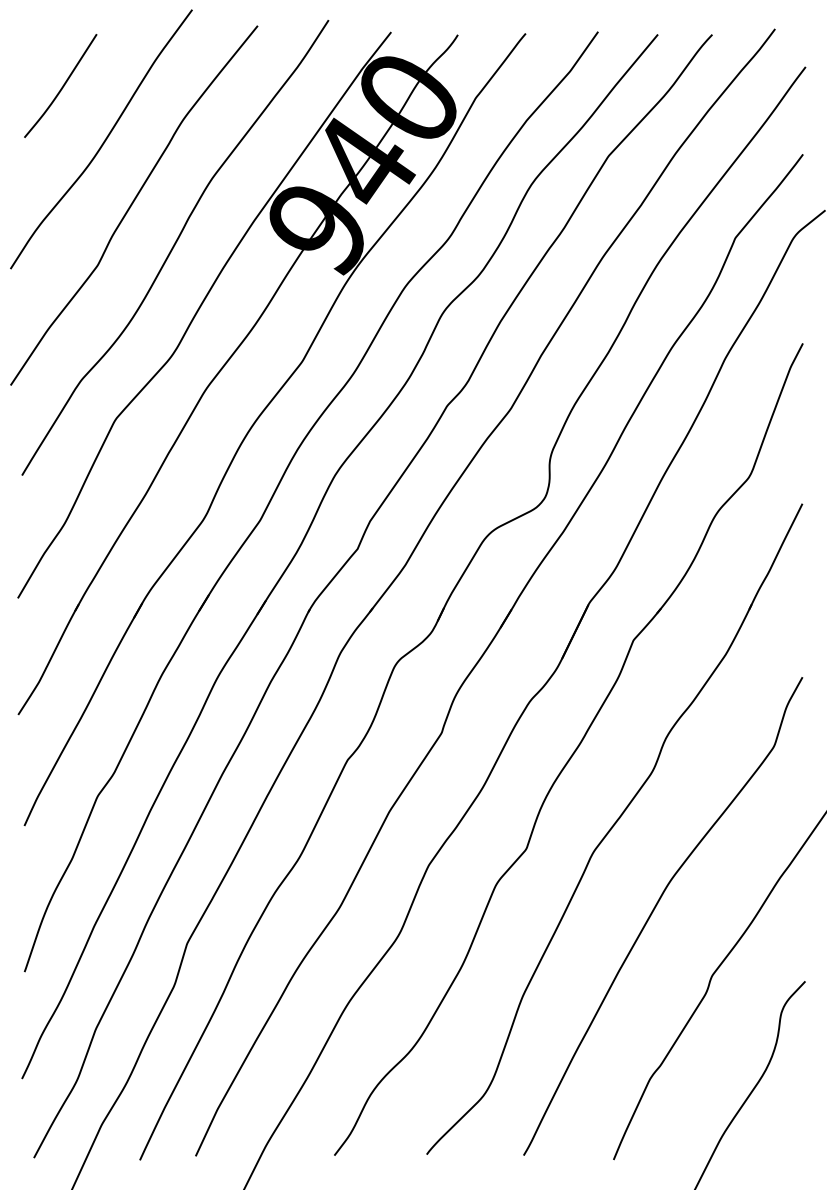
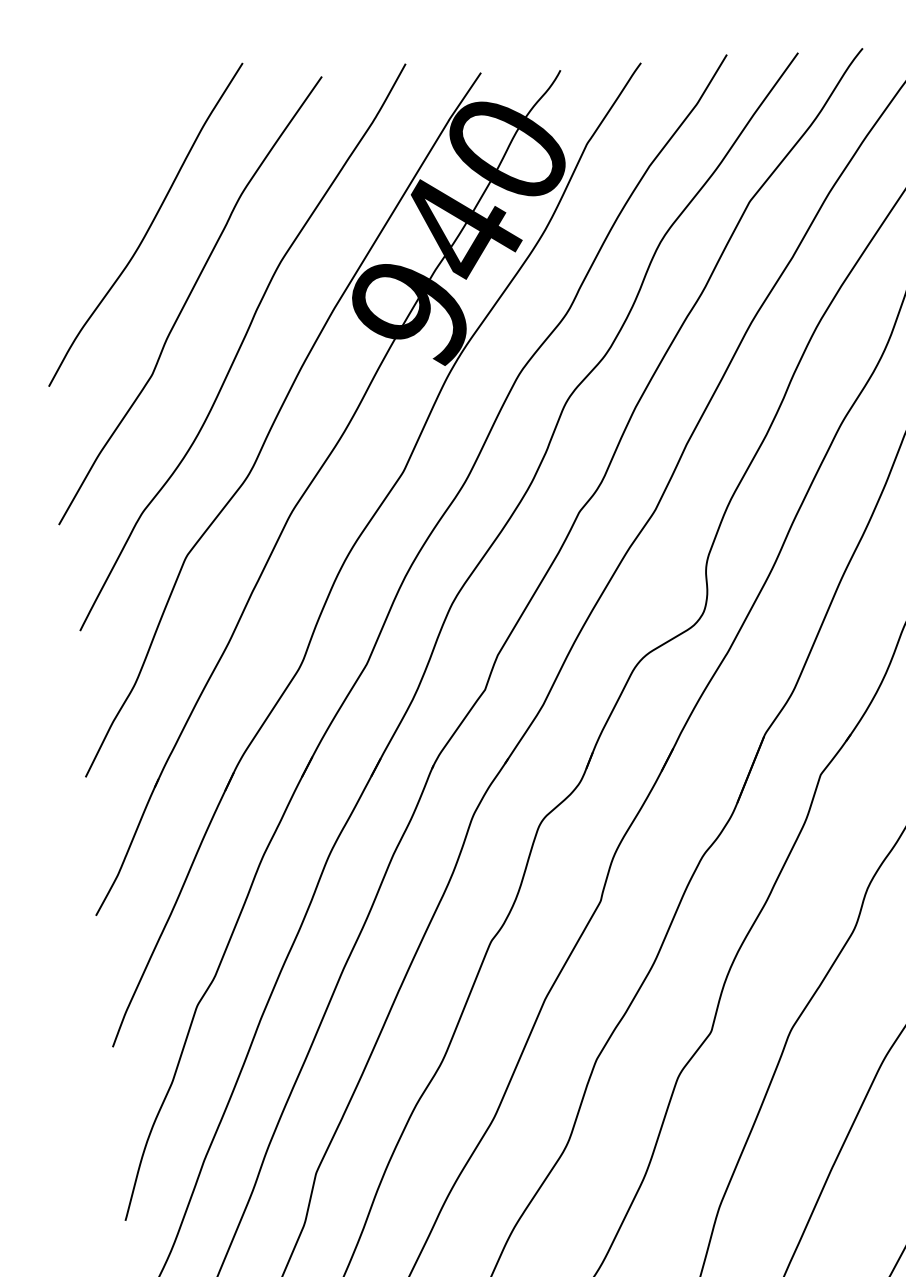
curve: (62, 85) -> (94, 164), removed

